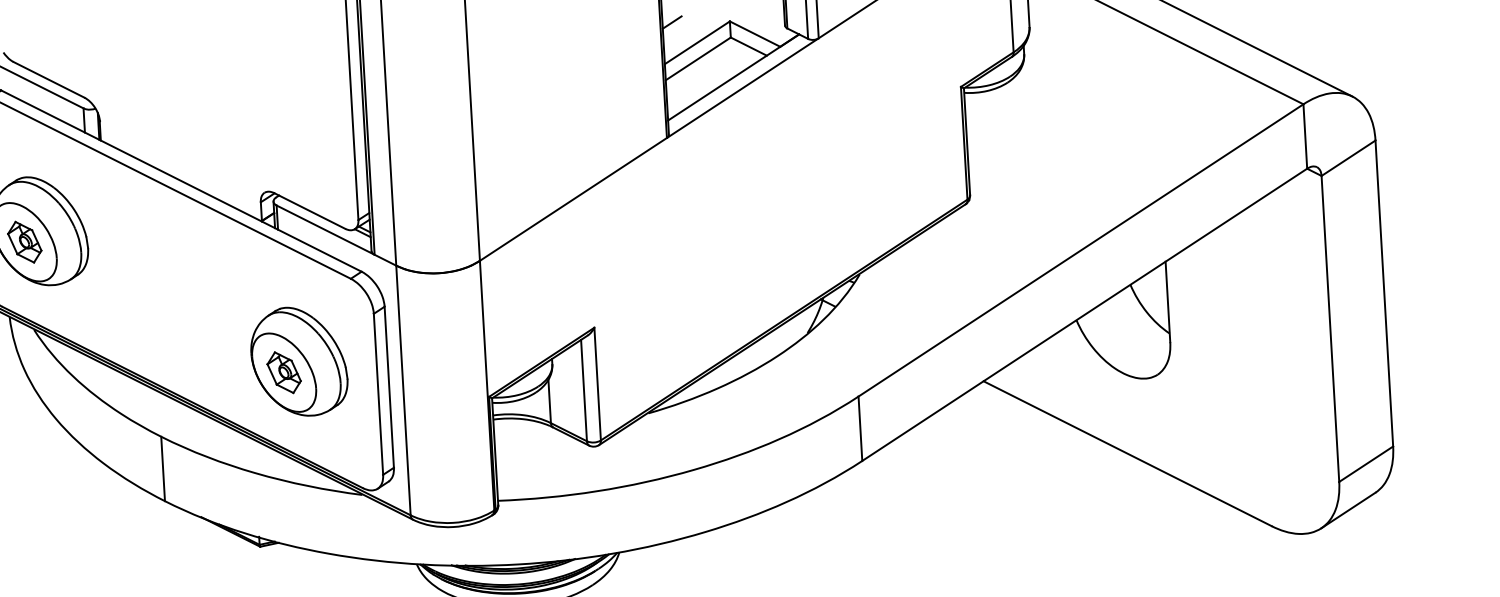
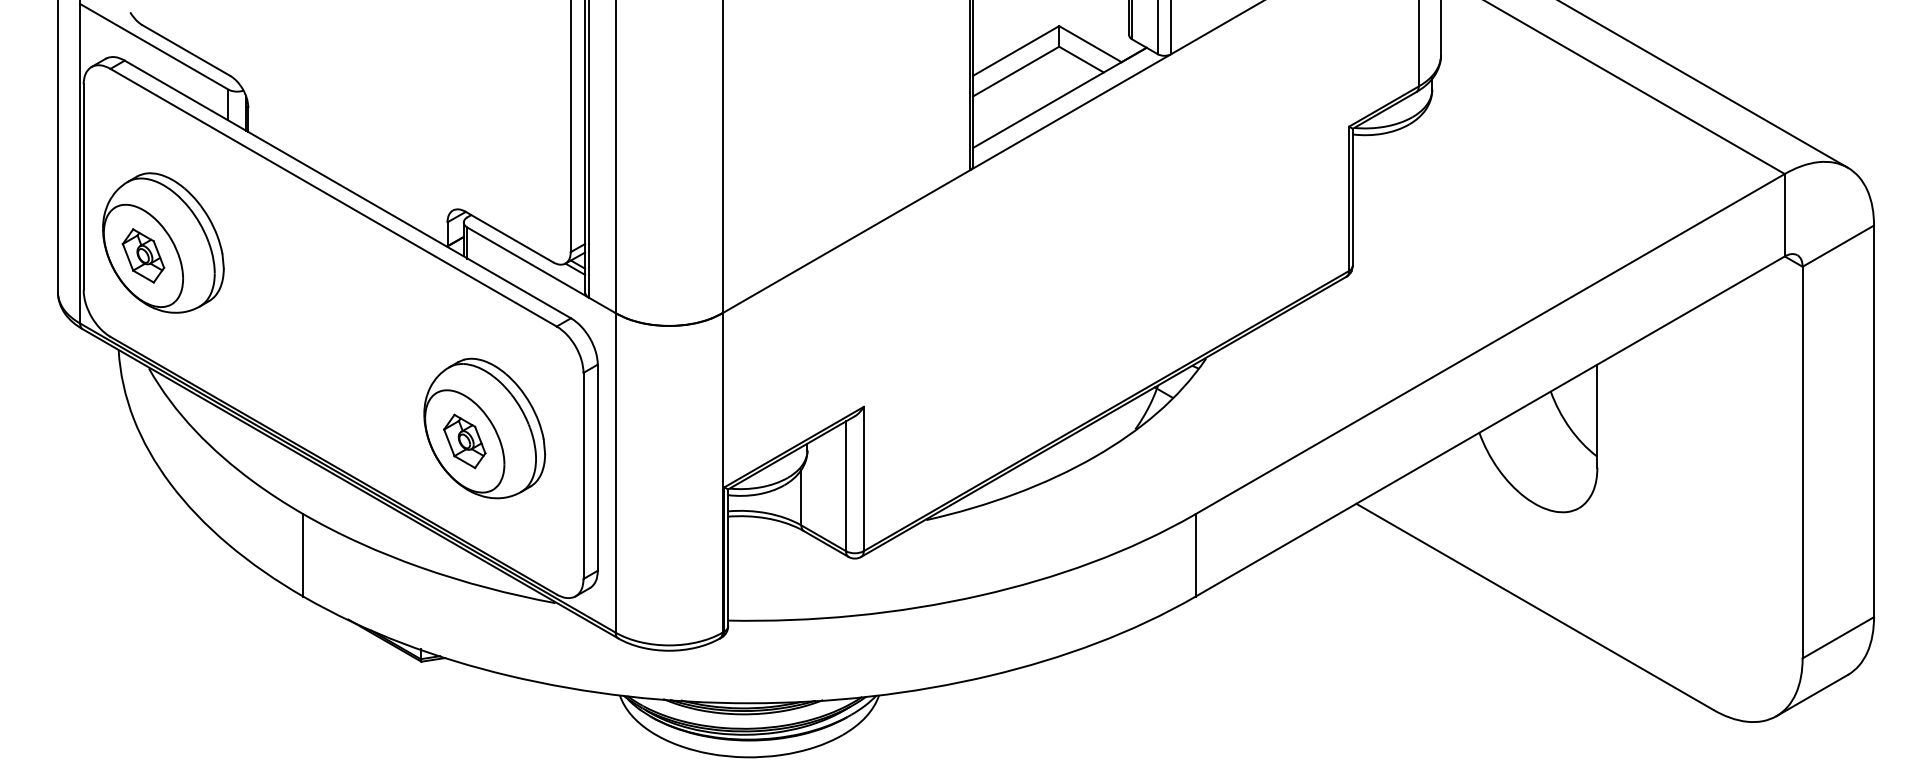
line: (672, 22) -> (985, 23), removed

